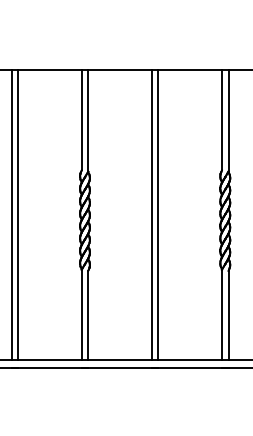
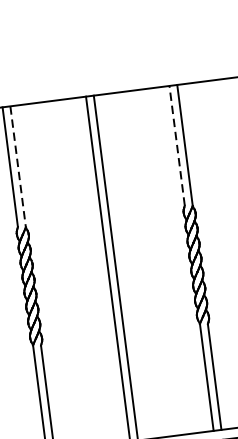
line: (221, 119) -> (176, 145), solid -> dashed
line: (88, 120) -> (18, 166), solid -> dashed

